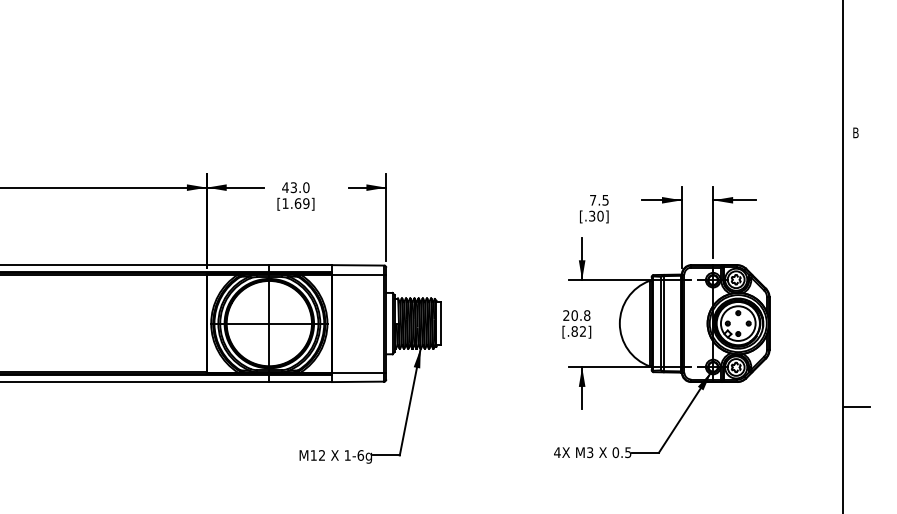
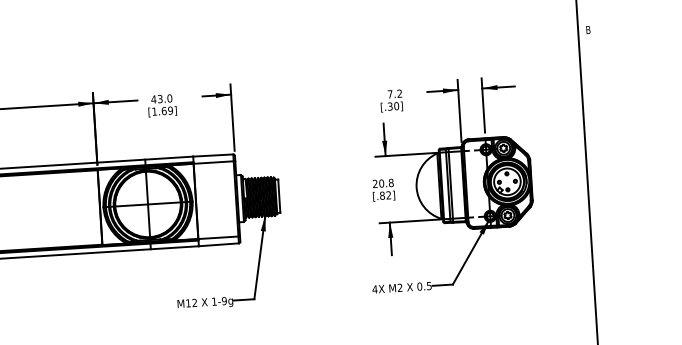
text: (605, 199) -> (399, 93), 7.5 -> 7.2
line: (856, 407) -> (602, 240), removed
text: (590, 452) -> (400, 287), M3 -> M2
text: (360, 455) -> (224, 301), 1-6g -> 1-9g

